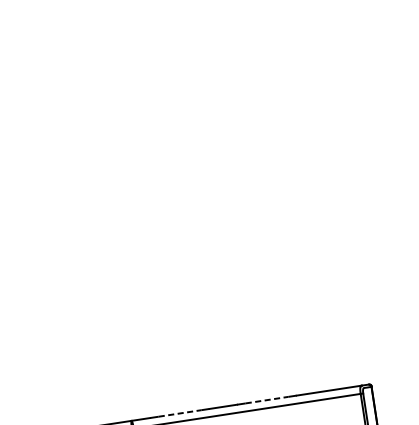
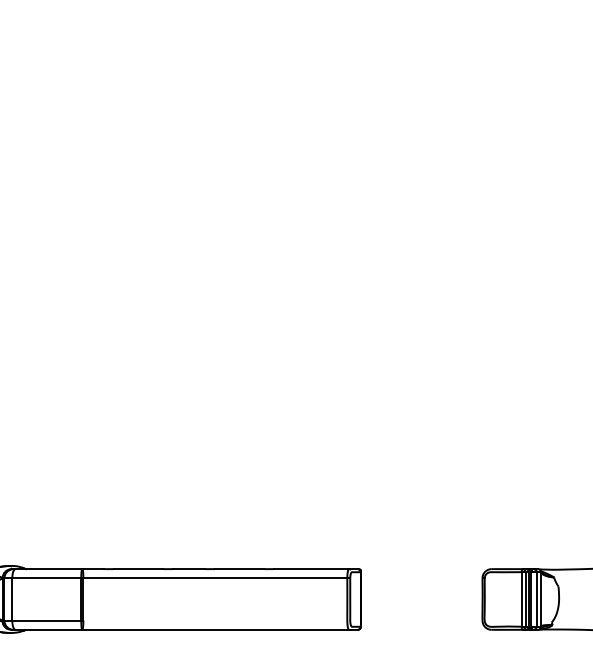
line: (266, 400) -> (239, 569), dashed -> solid
line: (180, 413) -> (138, 569), dashed -> solid

